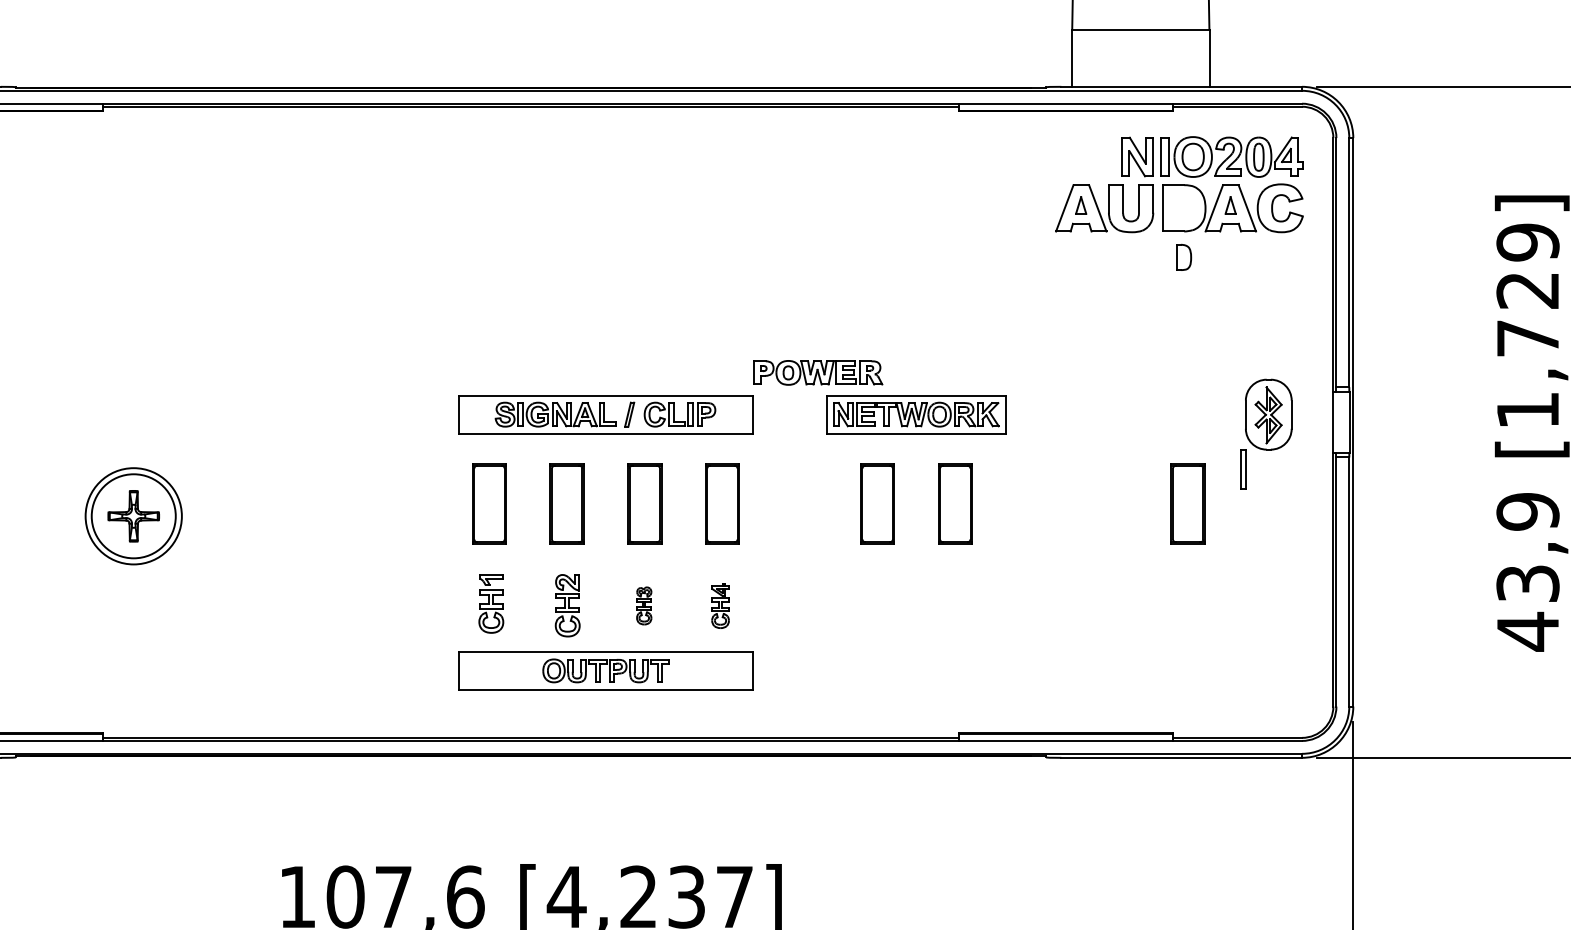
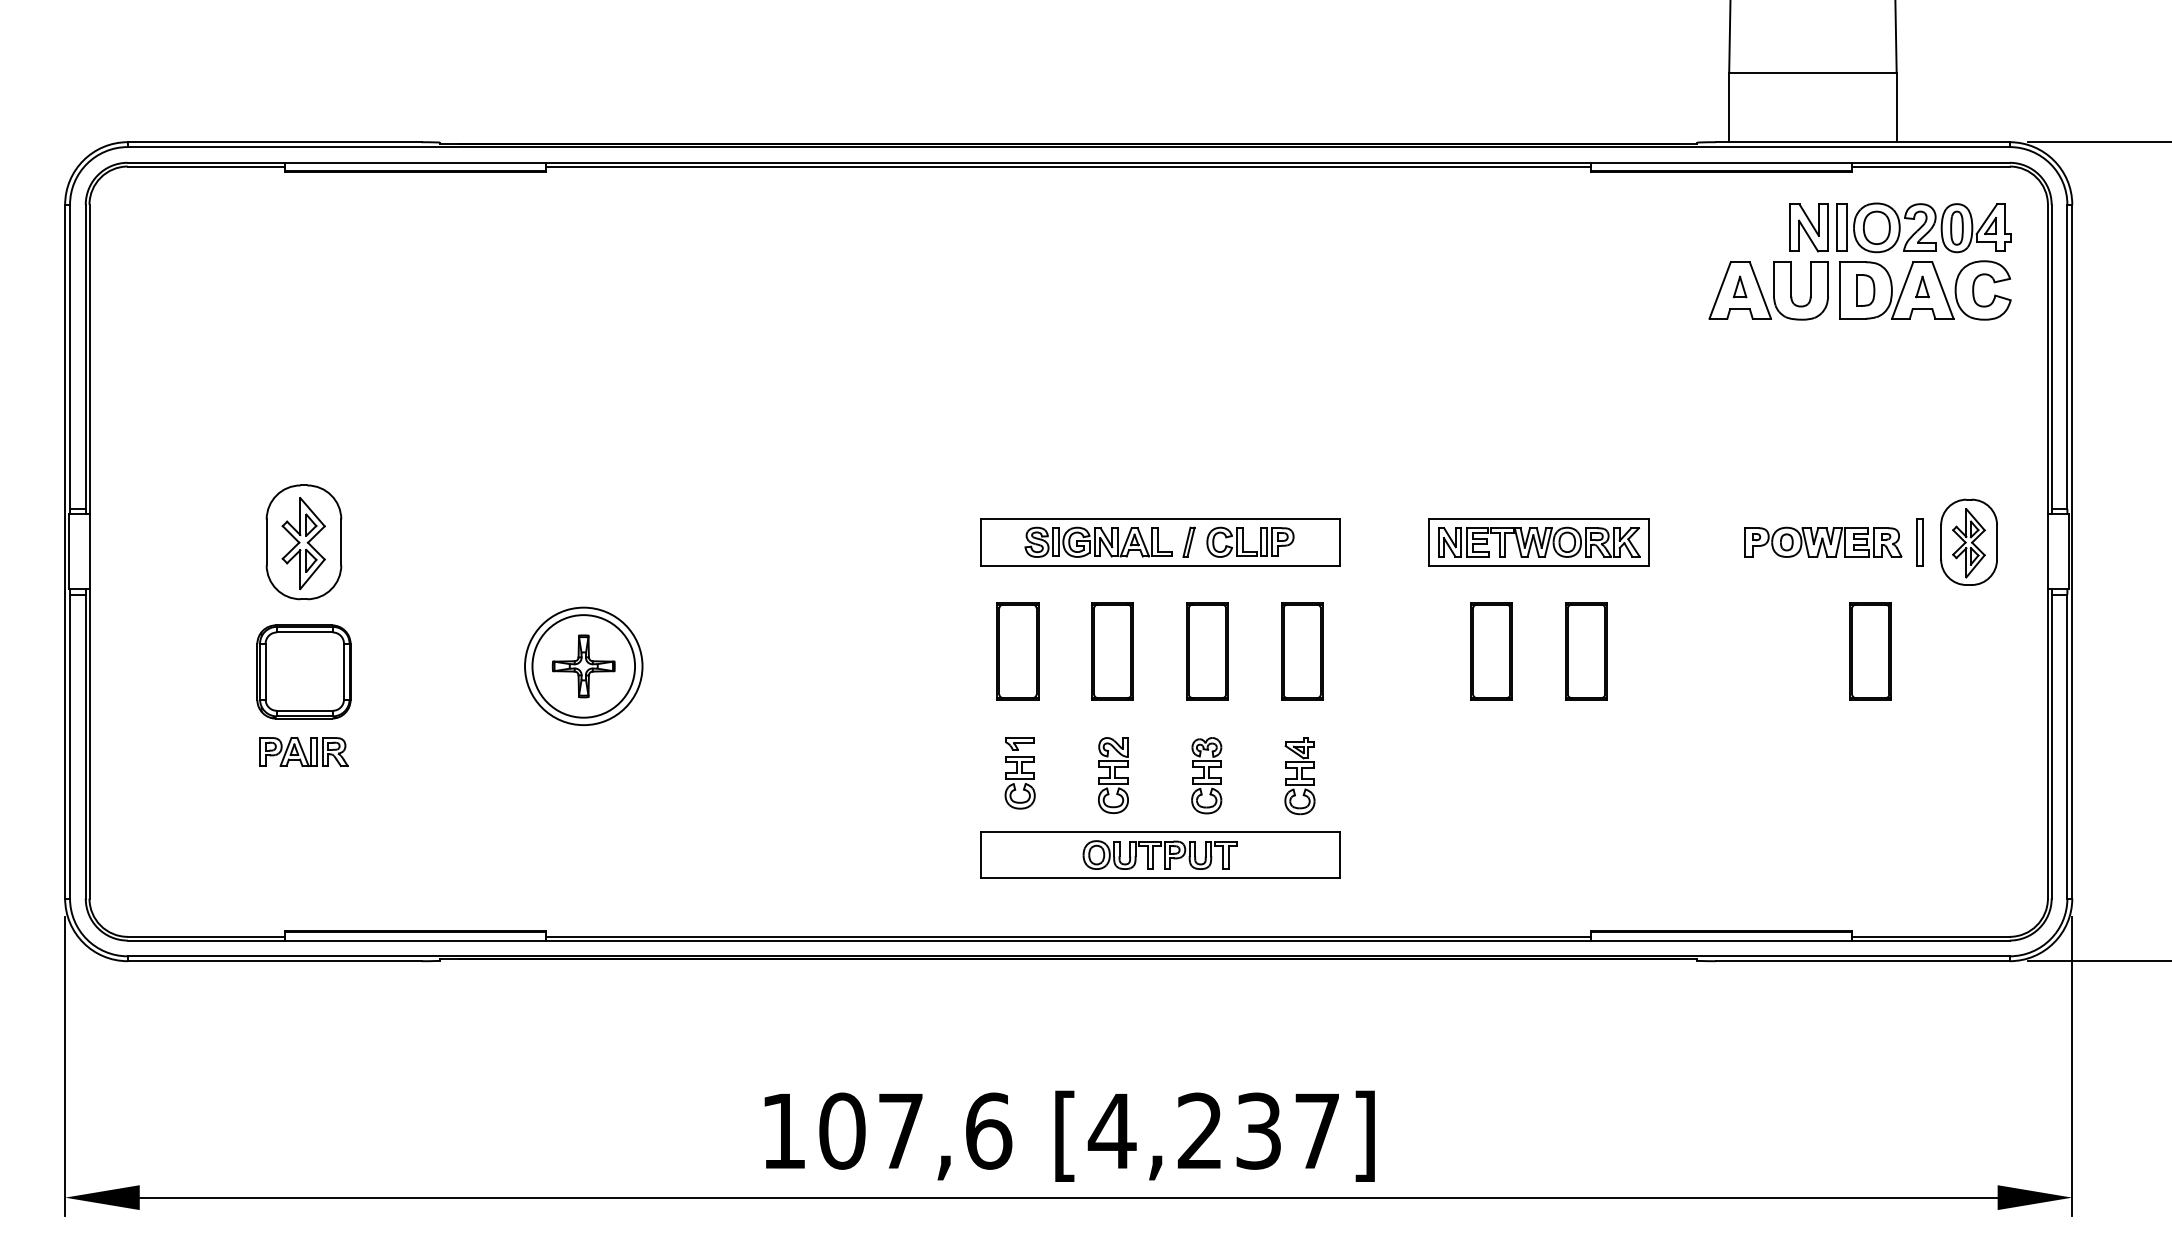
part: (1183, 257) -> (1865, 290), moved
part: (818, 372) -> (1823, 541), moved
part: (1242, 469) -> (1919, 542), moved
part: (643, 605) -> (1206, 775), size x1.67
part: (720, 606) -> (1299, 776), size x1.43

